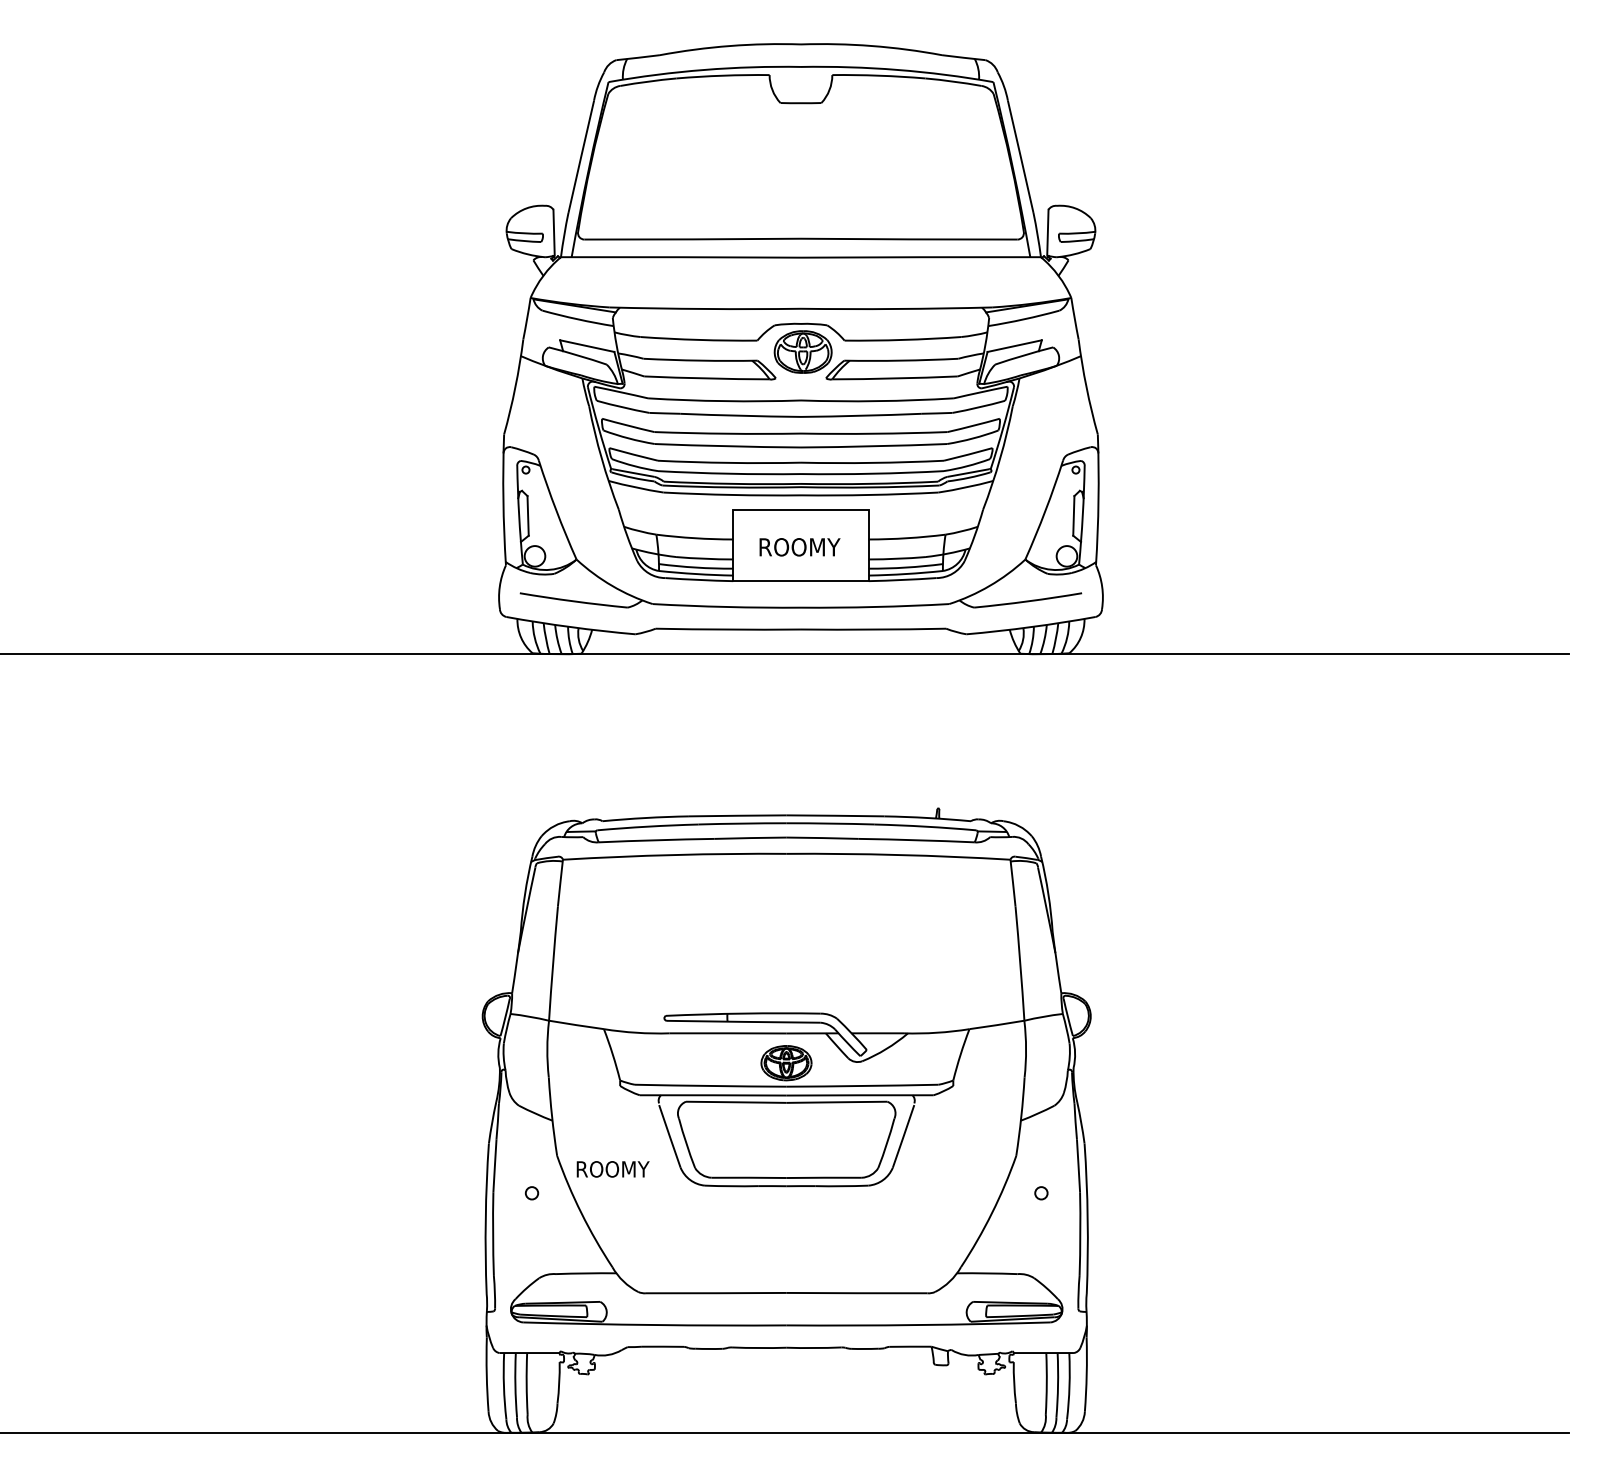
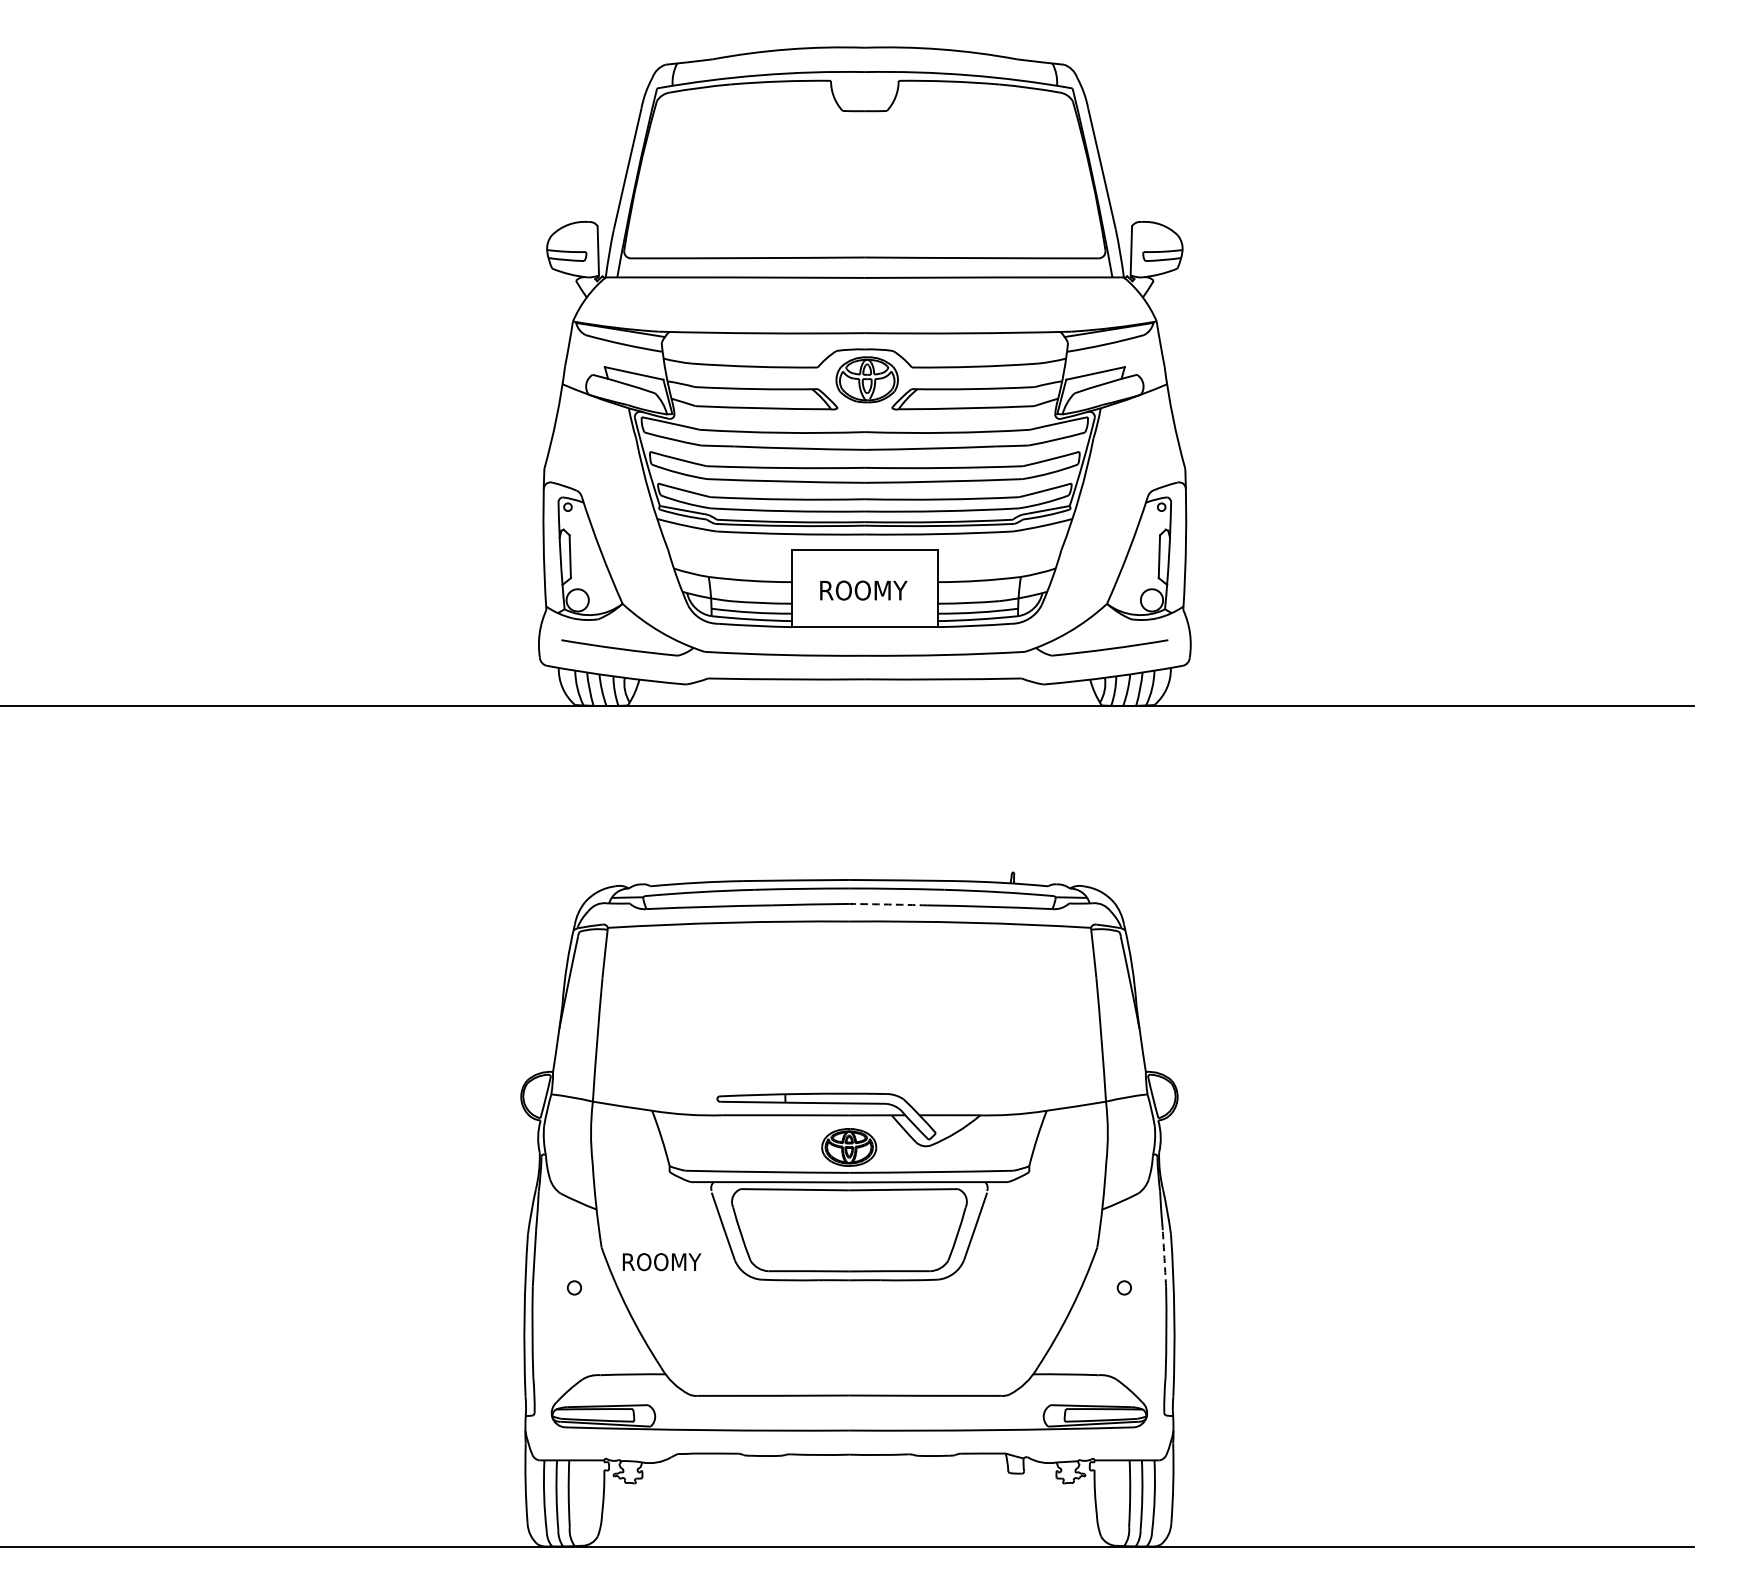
arc: (822, 838) -> (888, 904), solid -> dashed
arc: (1078, 1165) -> (1164, 1257), solid -> dashed

